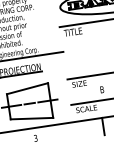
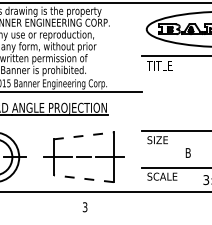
line: (27, 88) -> (84, 135), solid -> dashed
line: (31, 118) -> (83, 178), solid -> dashed
line: (103, 126) -> (182, 204), removed

